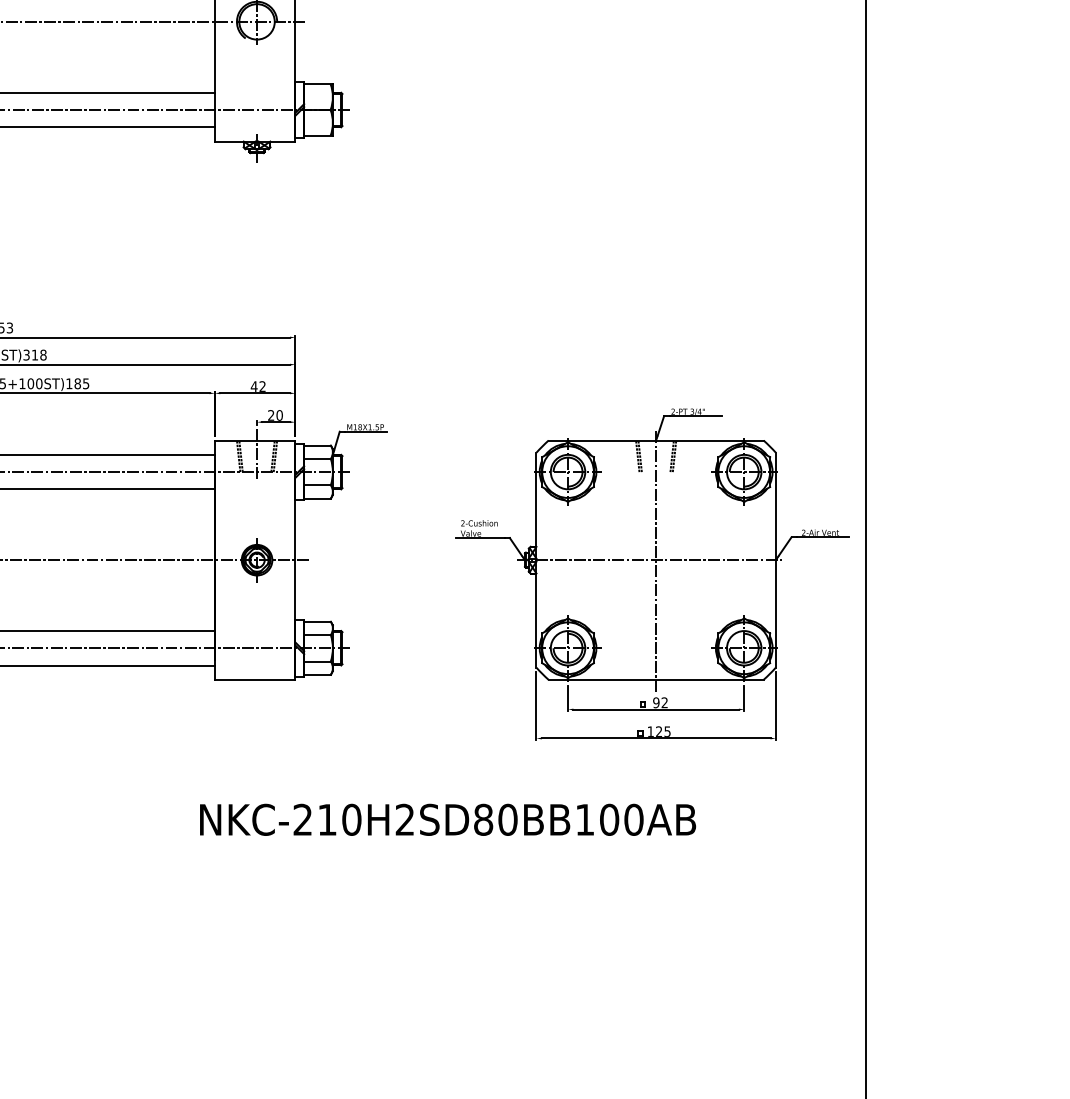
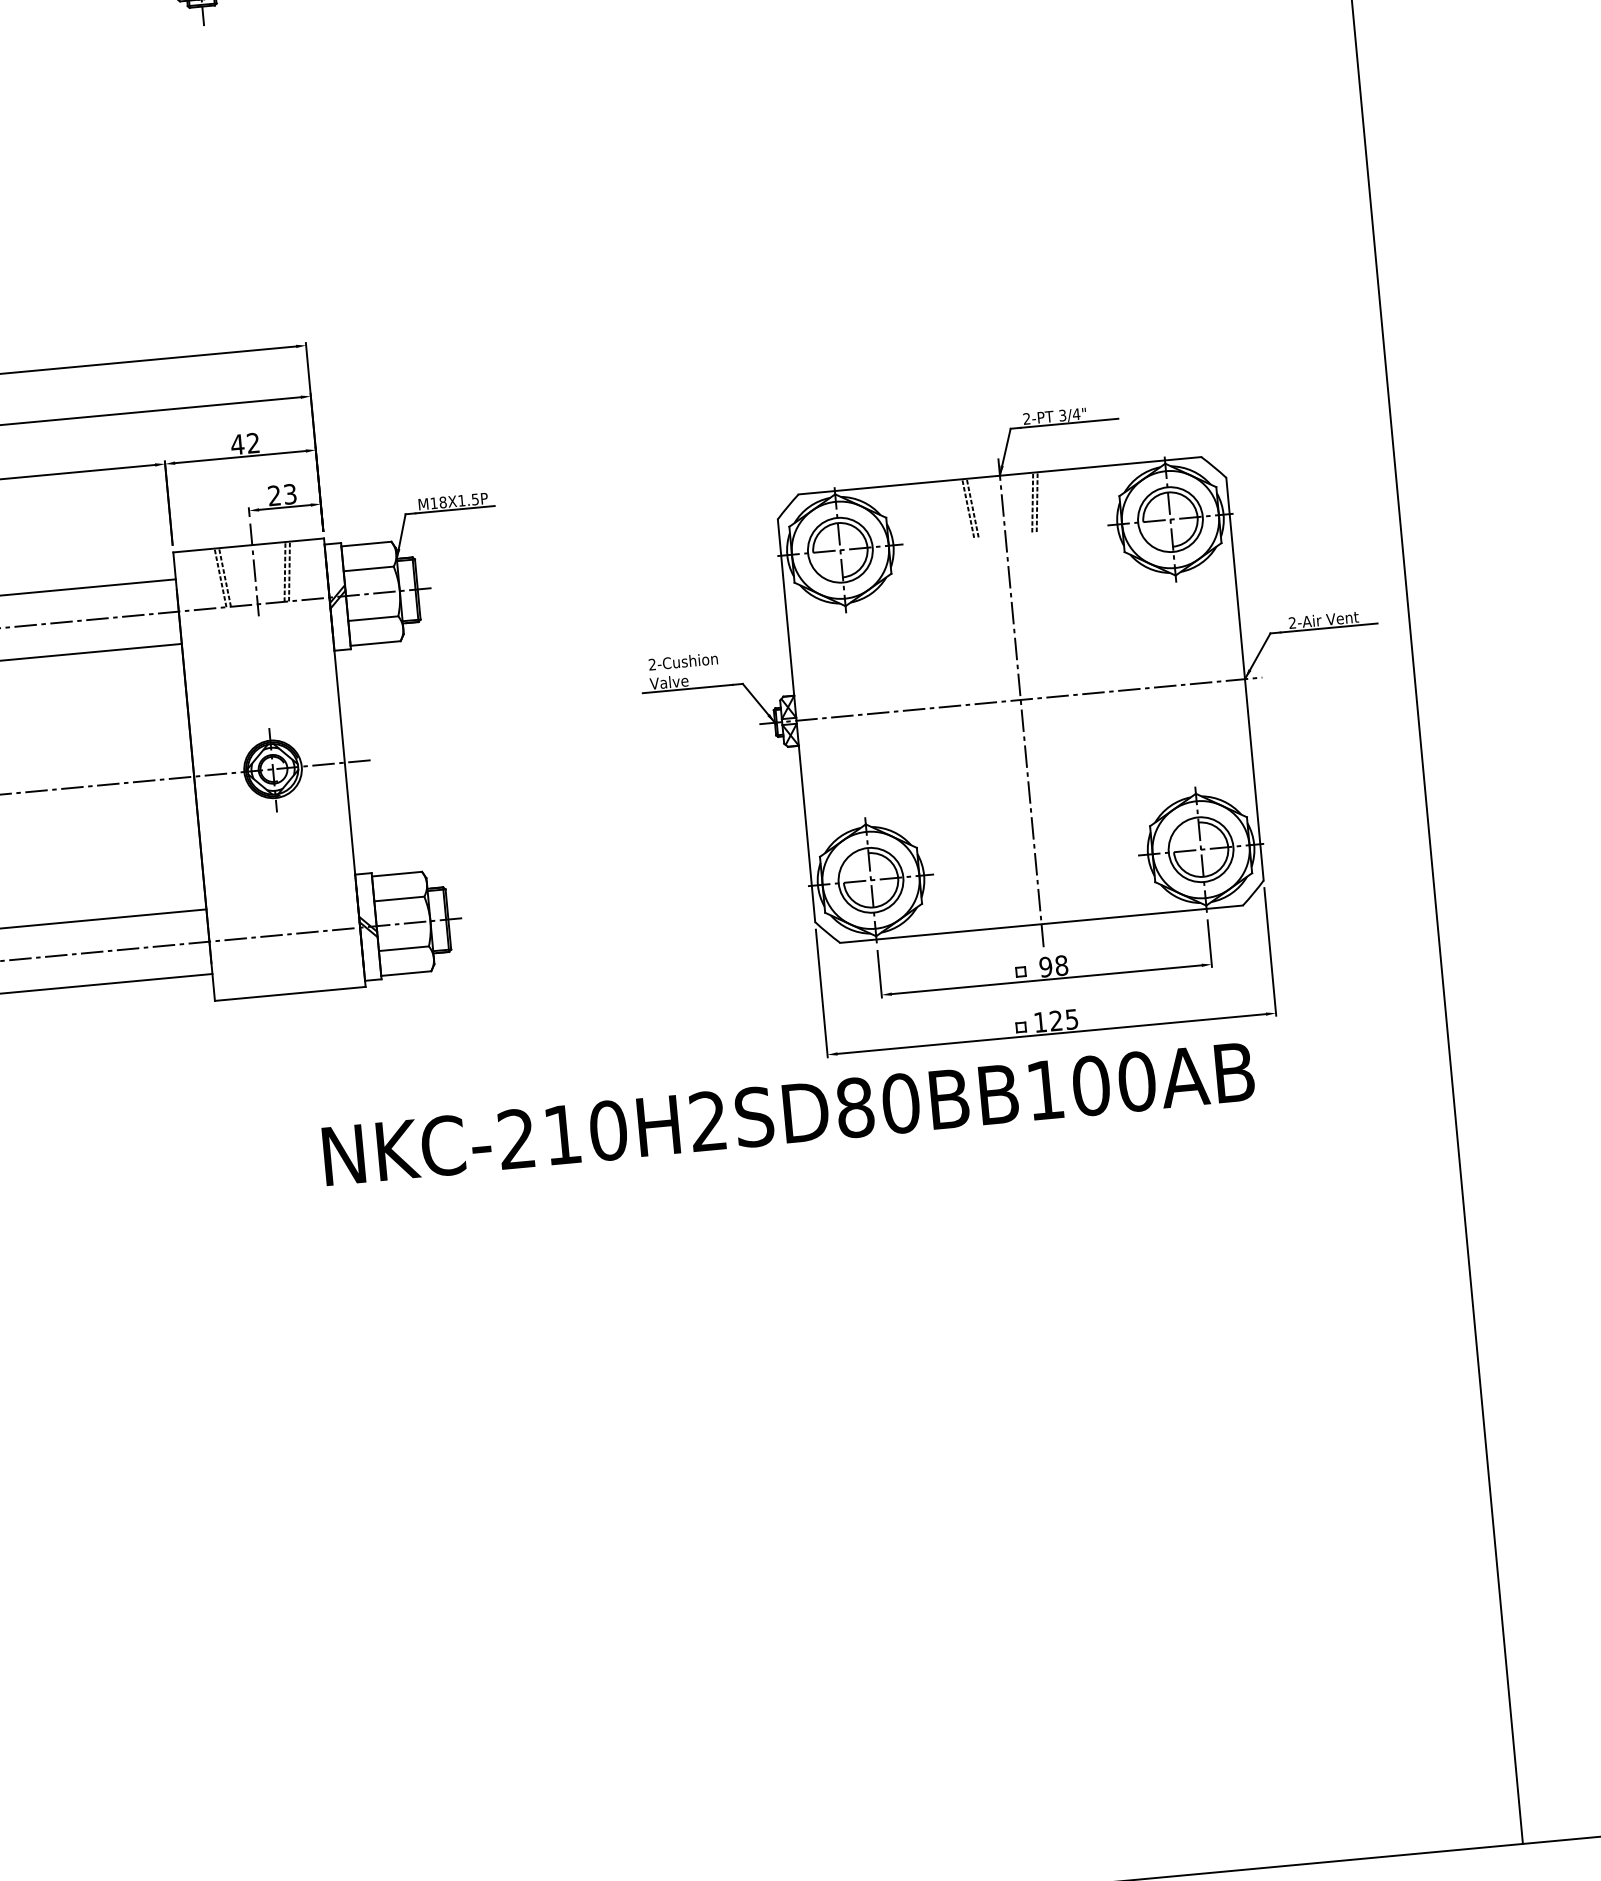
text: (279, 415) -> (289, 494), 20 -> 23
text: (664, 702) -> (1061, 965), 92 -> 98
text: (448, 819) -> (789, 1113), moved

